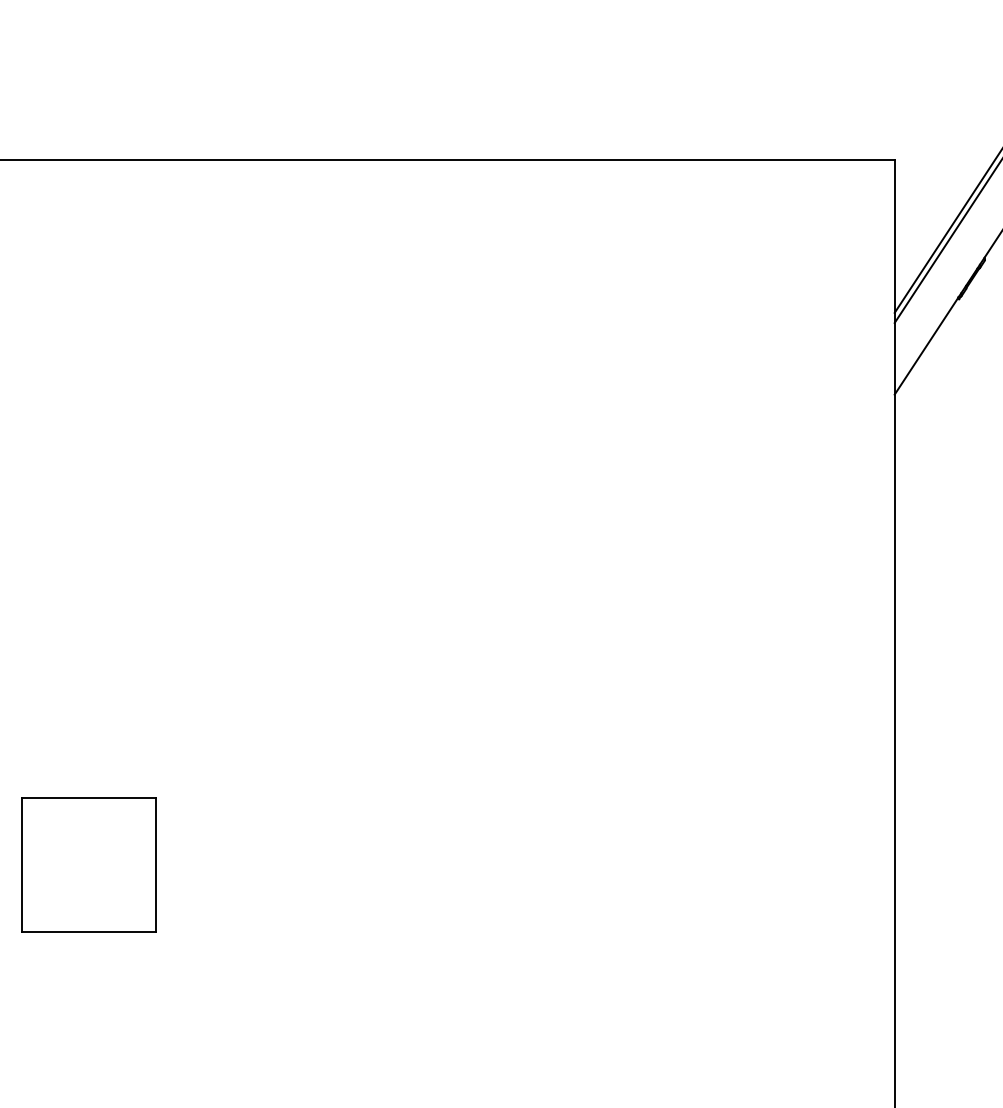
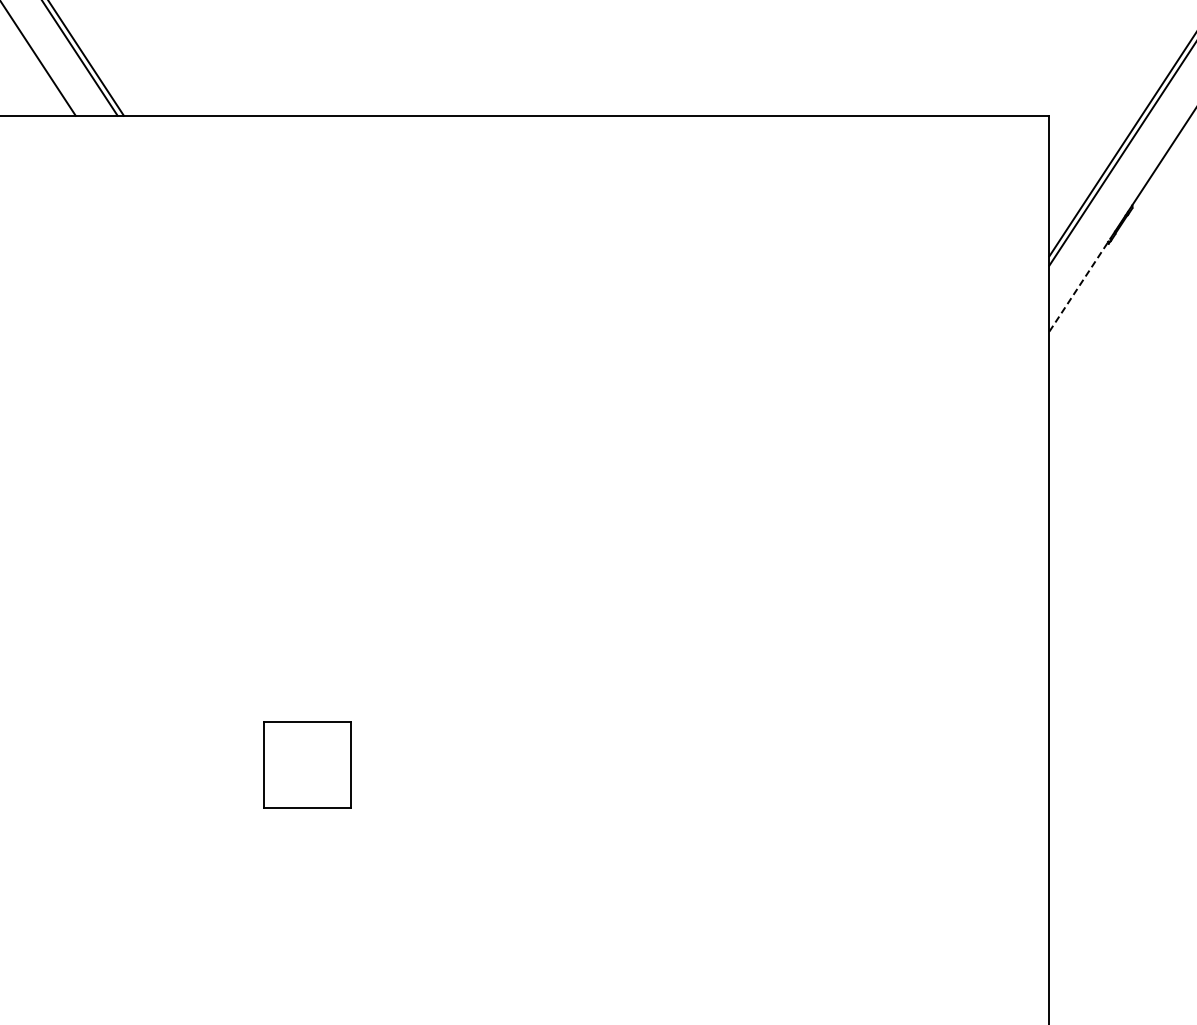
line: (928, 343) -> (1080, 284), solid -> dashed
part: (89, 864) -> (307, 764), size x0.7

